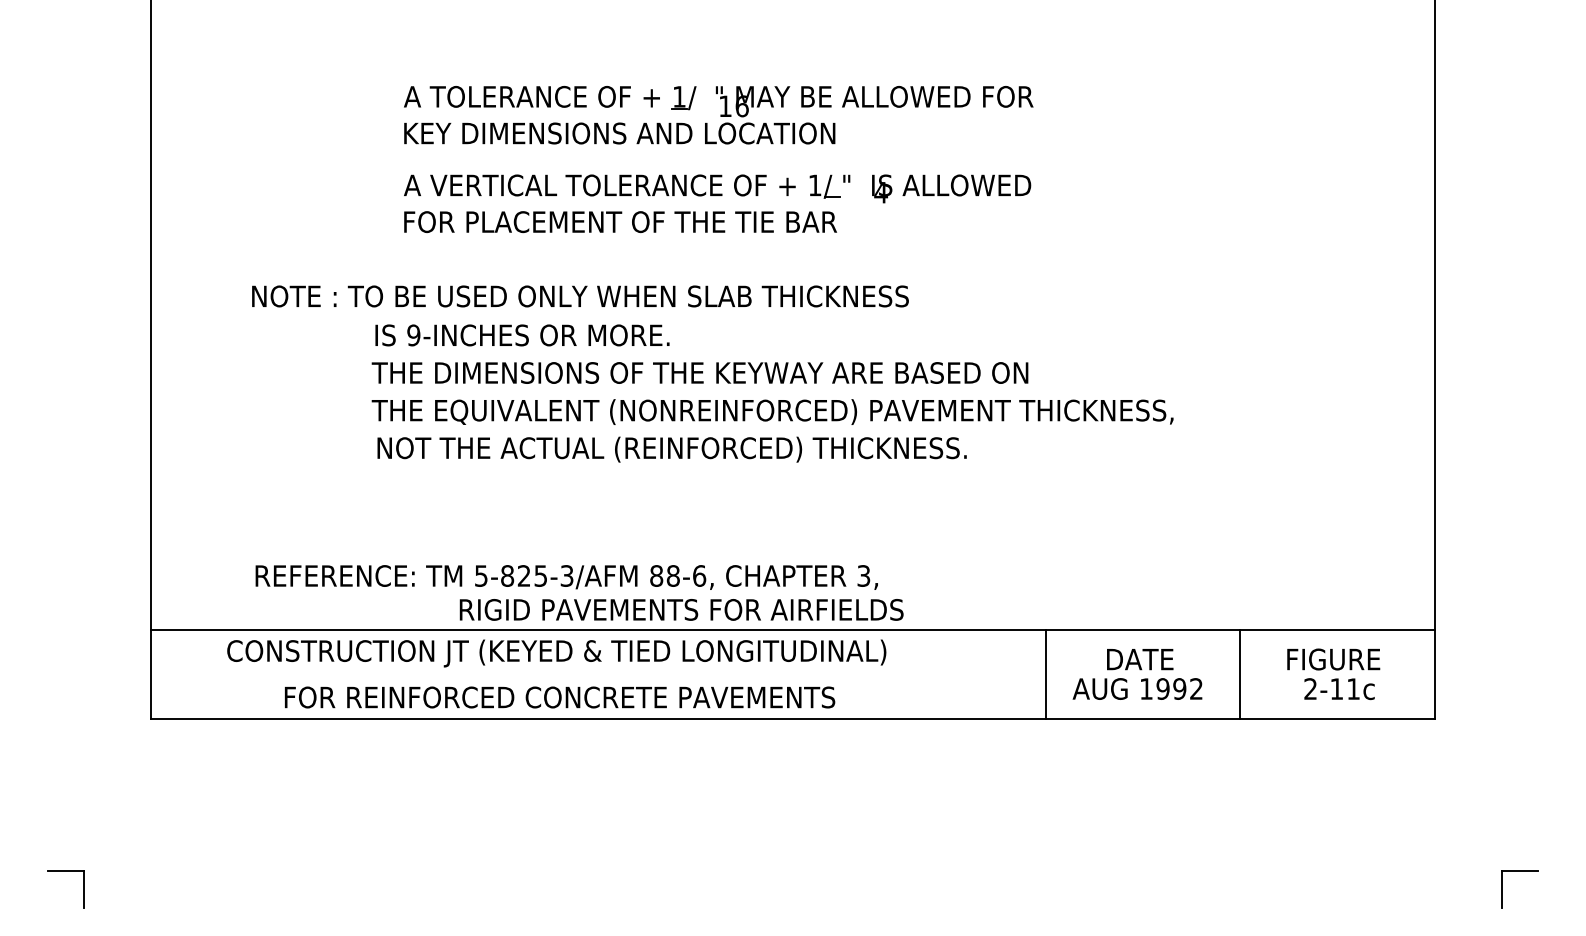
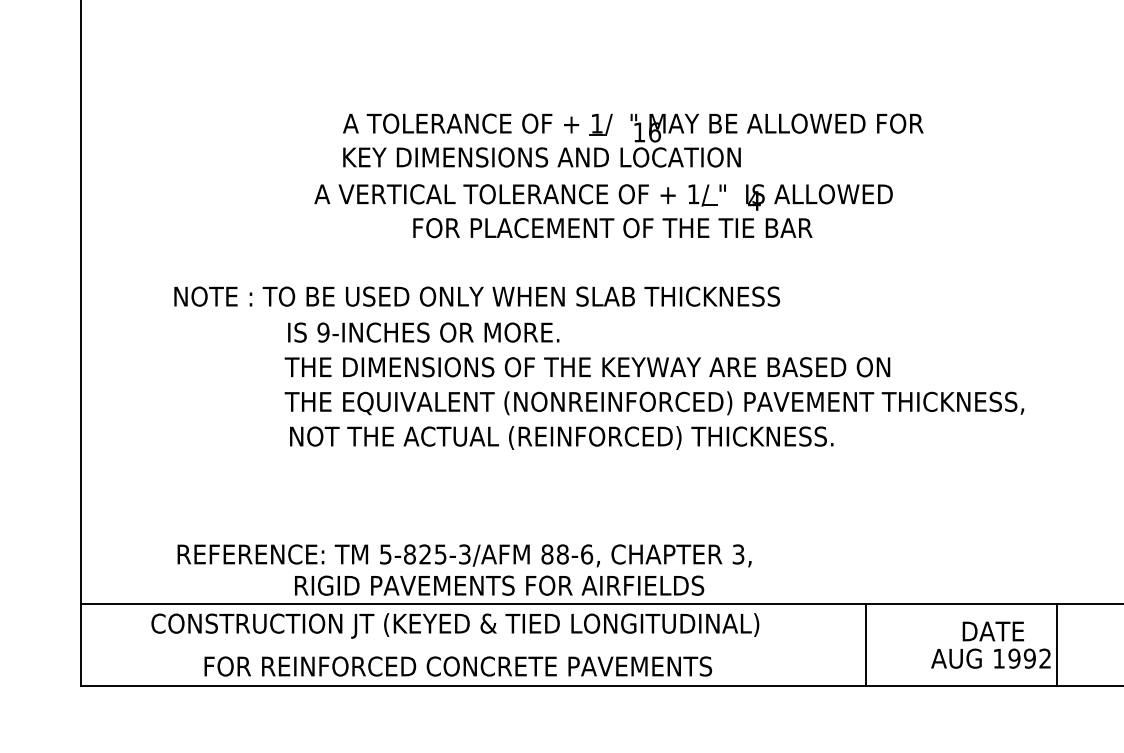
part: (718, 114) -> (633, 139), moved
text: (620, 222) -> (612, 228), moved
text: (681, 609) -> (499, 585), moved
line: (1045, 674) -> (866, 645), moved
line: (1240, 674) -> (1057, 645), moved

